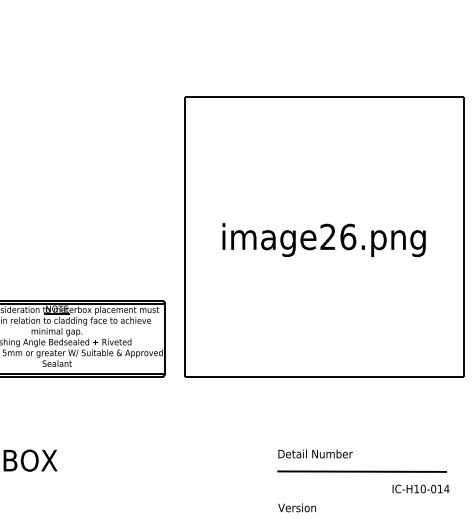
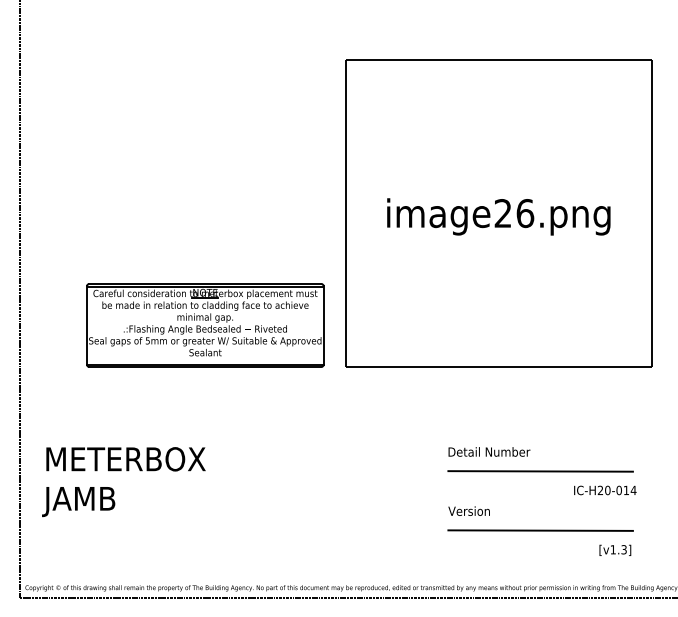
text: (415, 488) -> (599, 489), IC-H10-014 -> IC-H20-014

